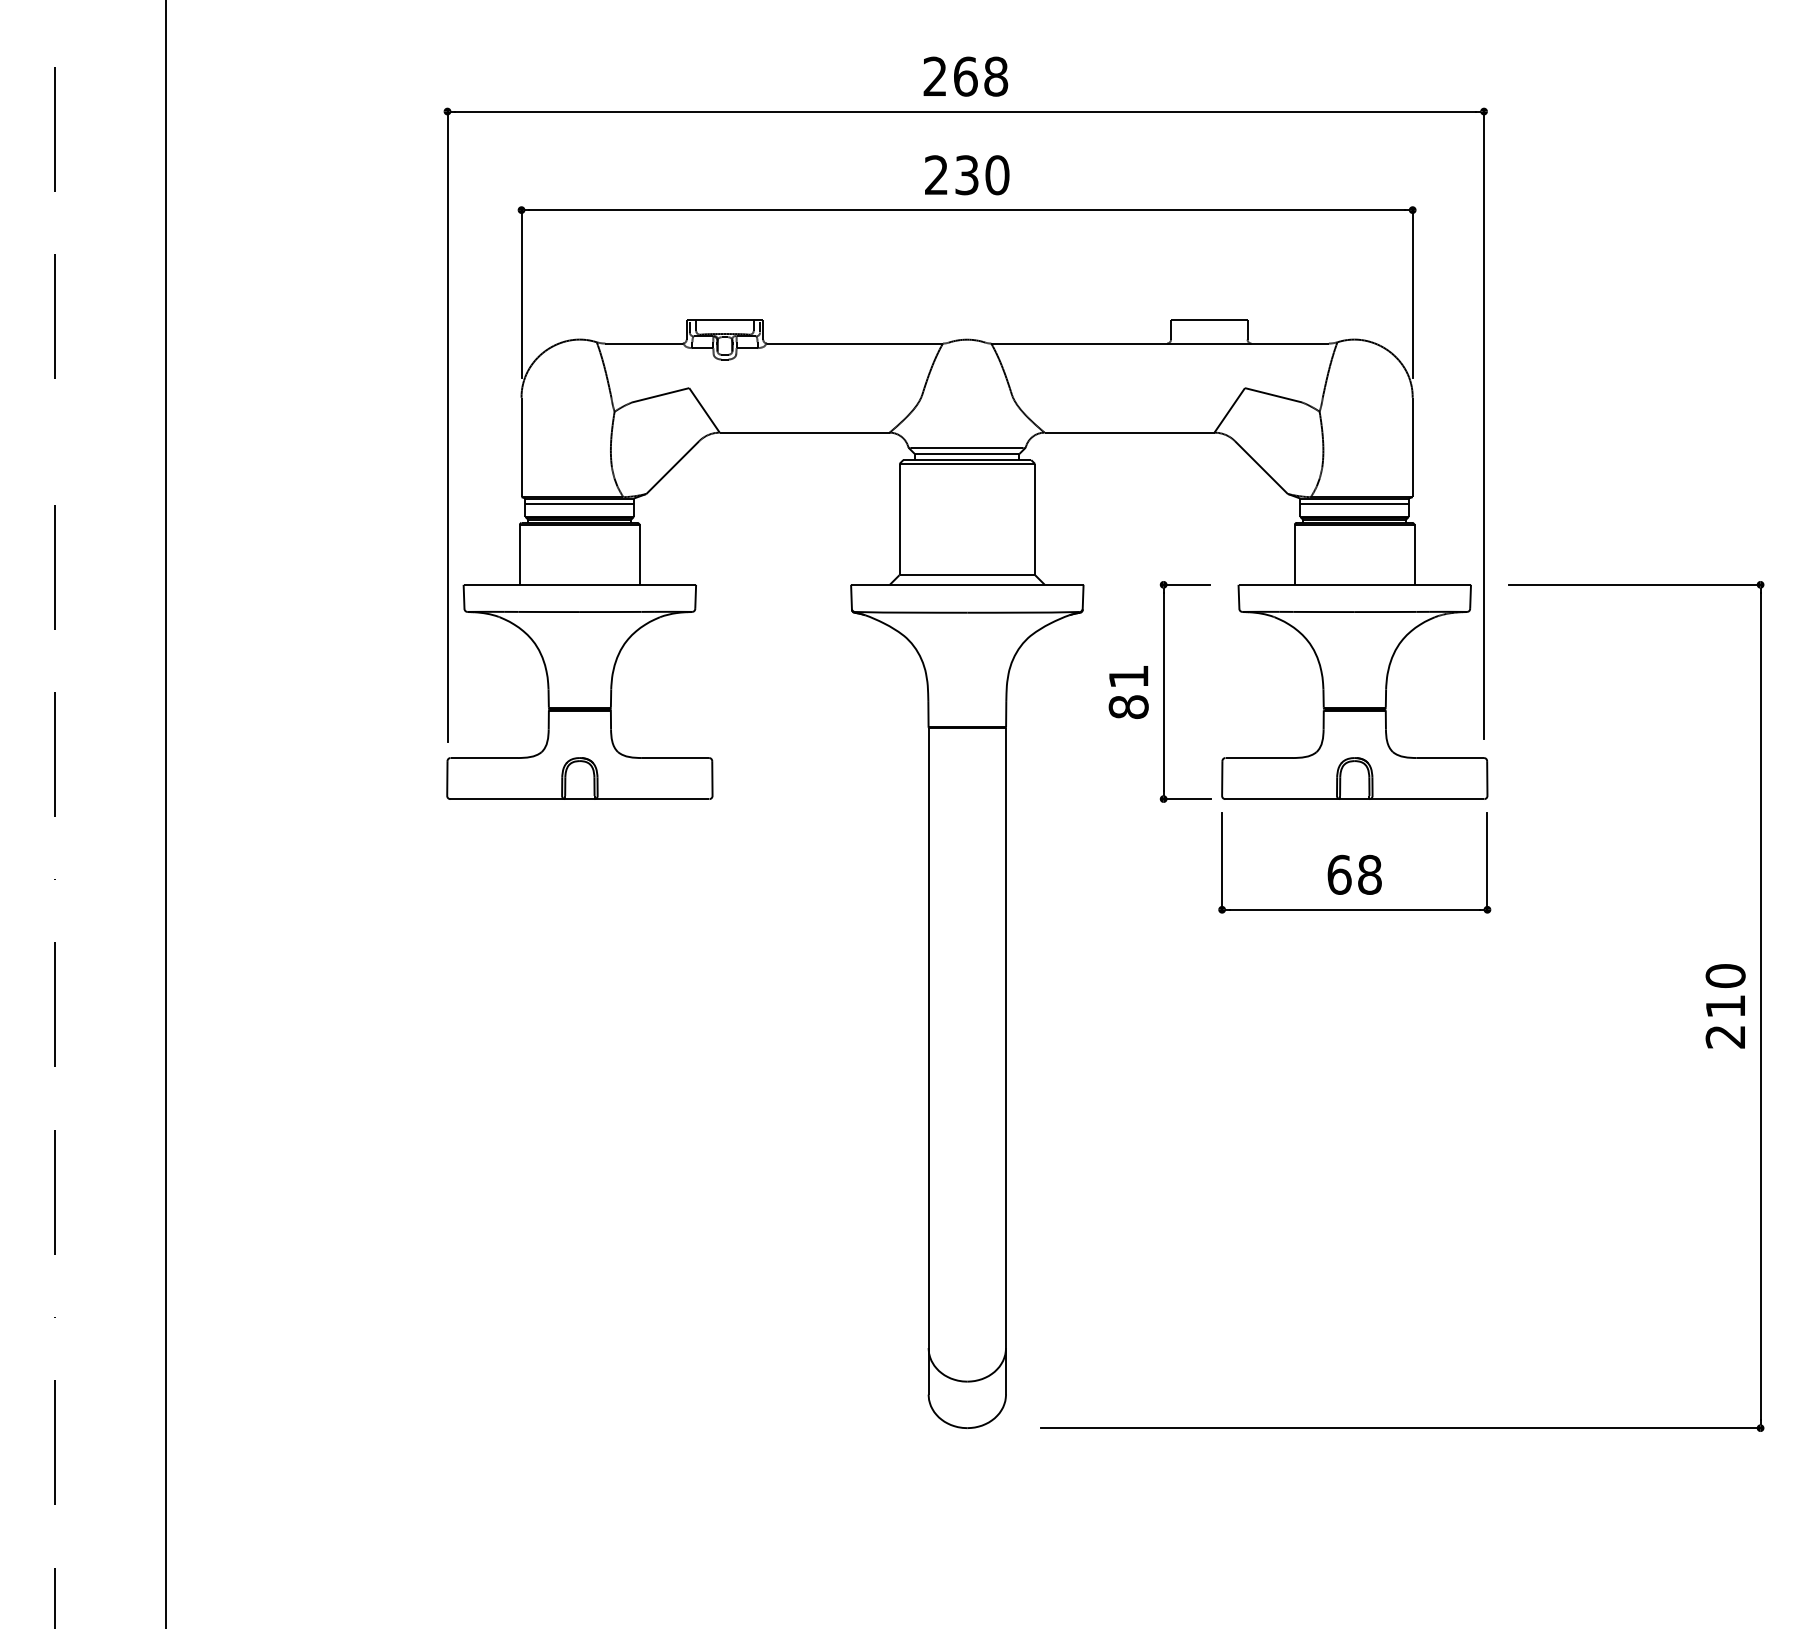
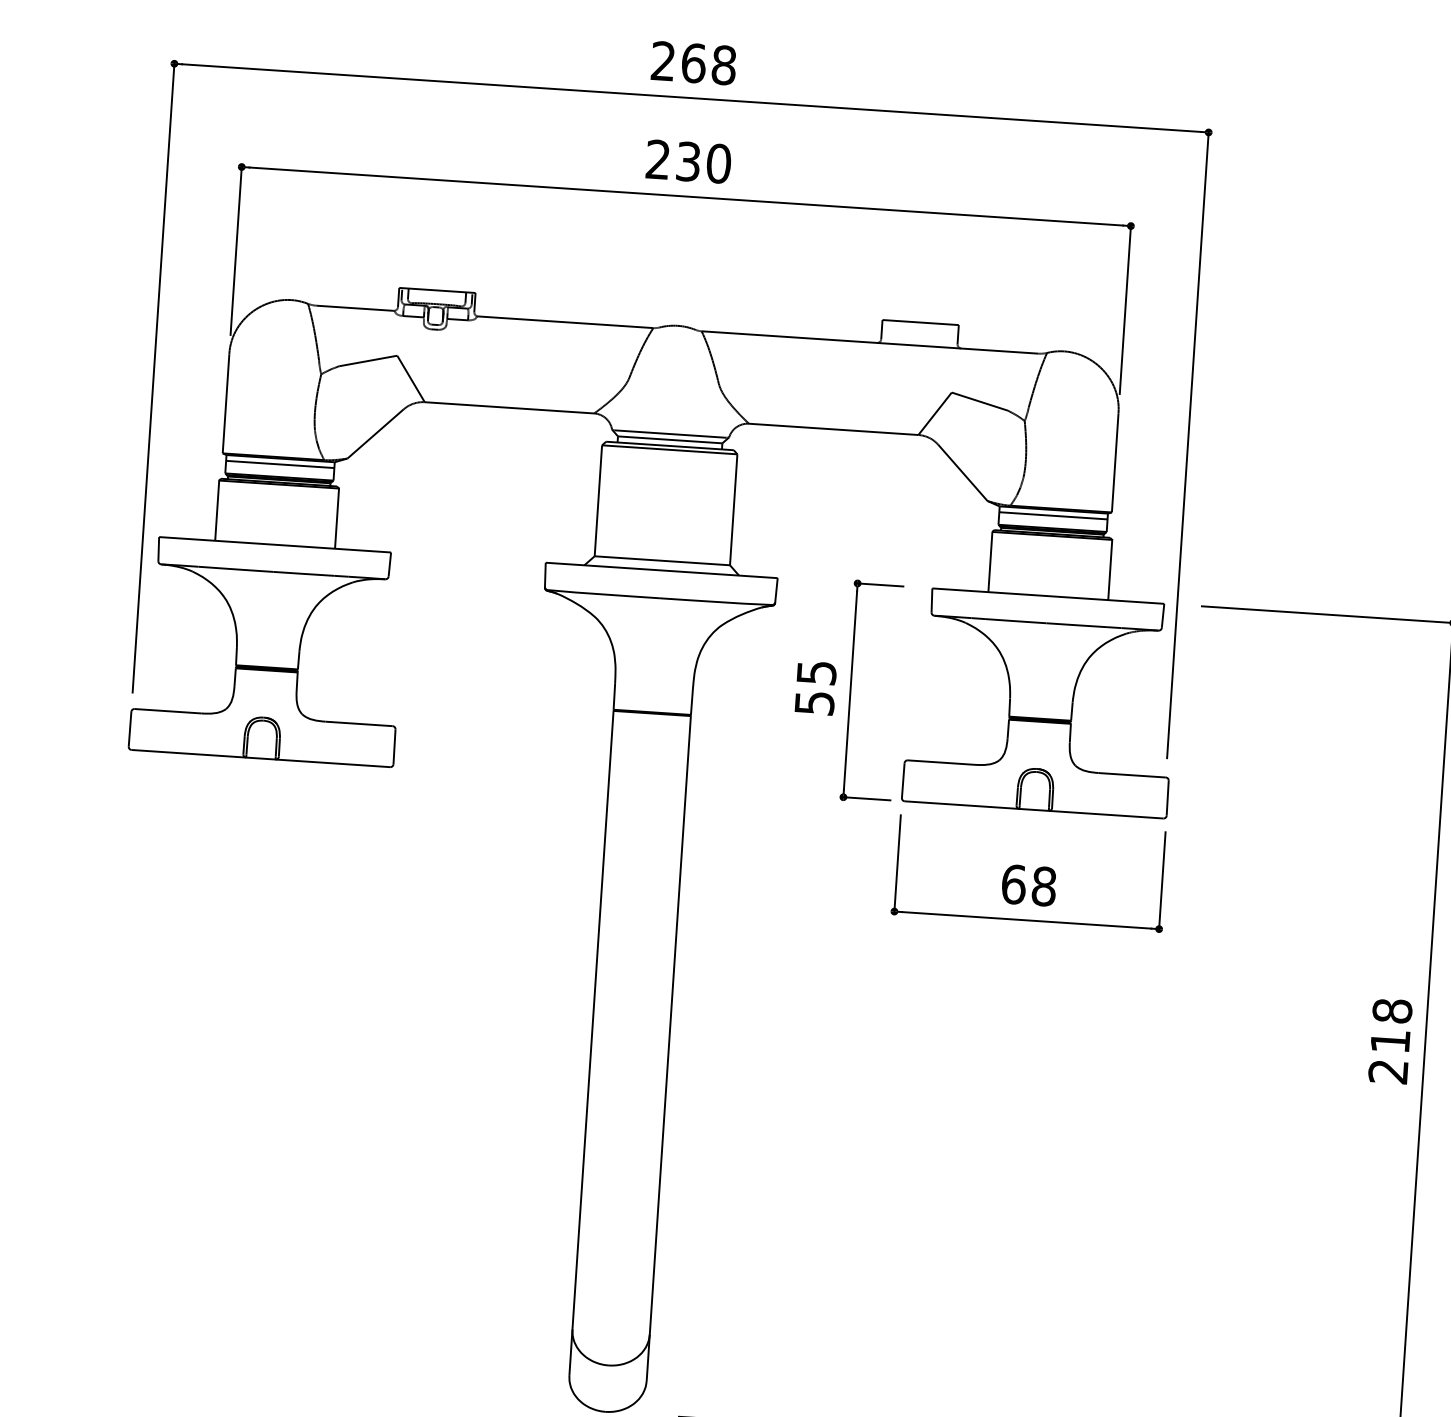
text: (1128, 692) -> (815, 688), 81 -> 55
text: (1725, 976) -> (1392, 1011), 210 -> 218

